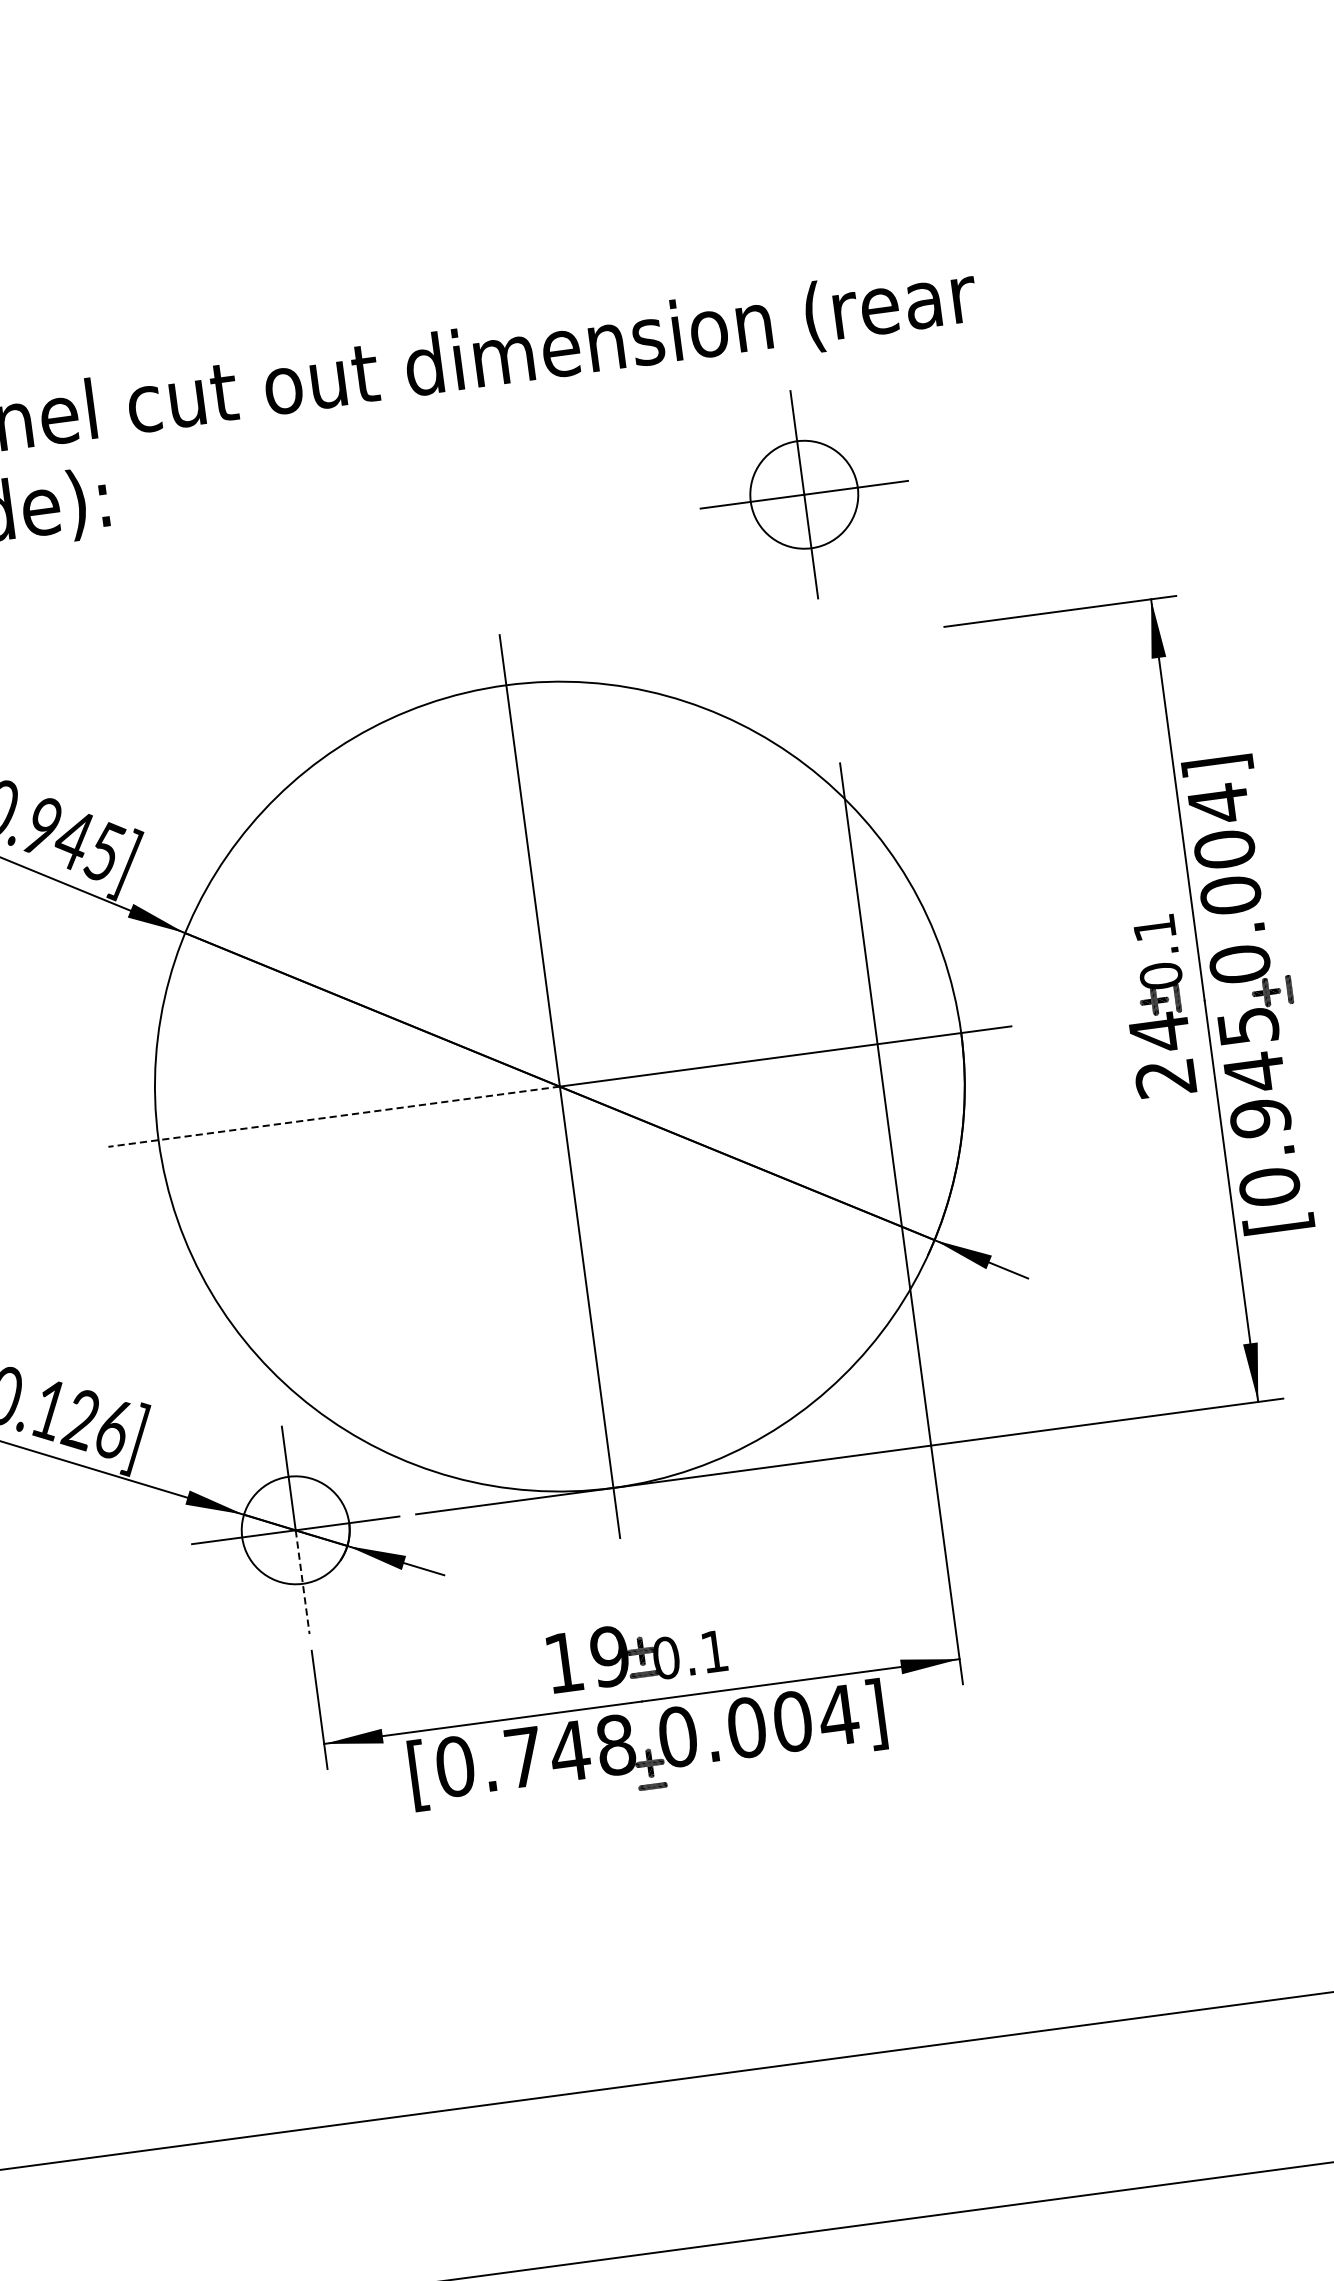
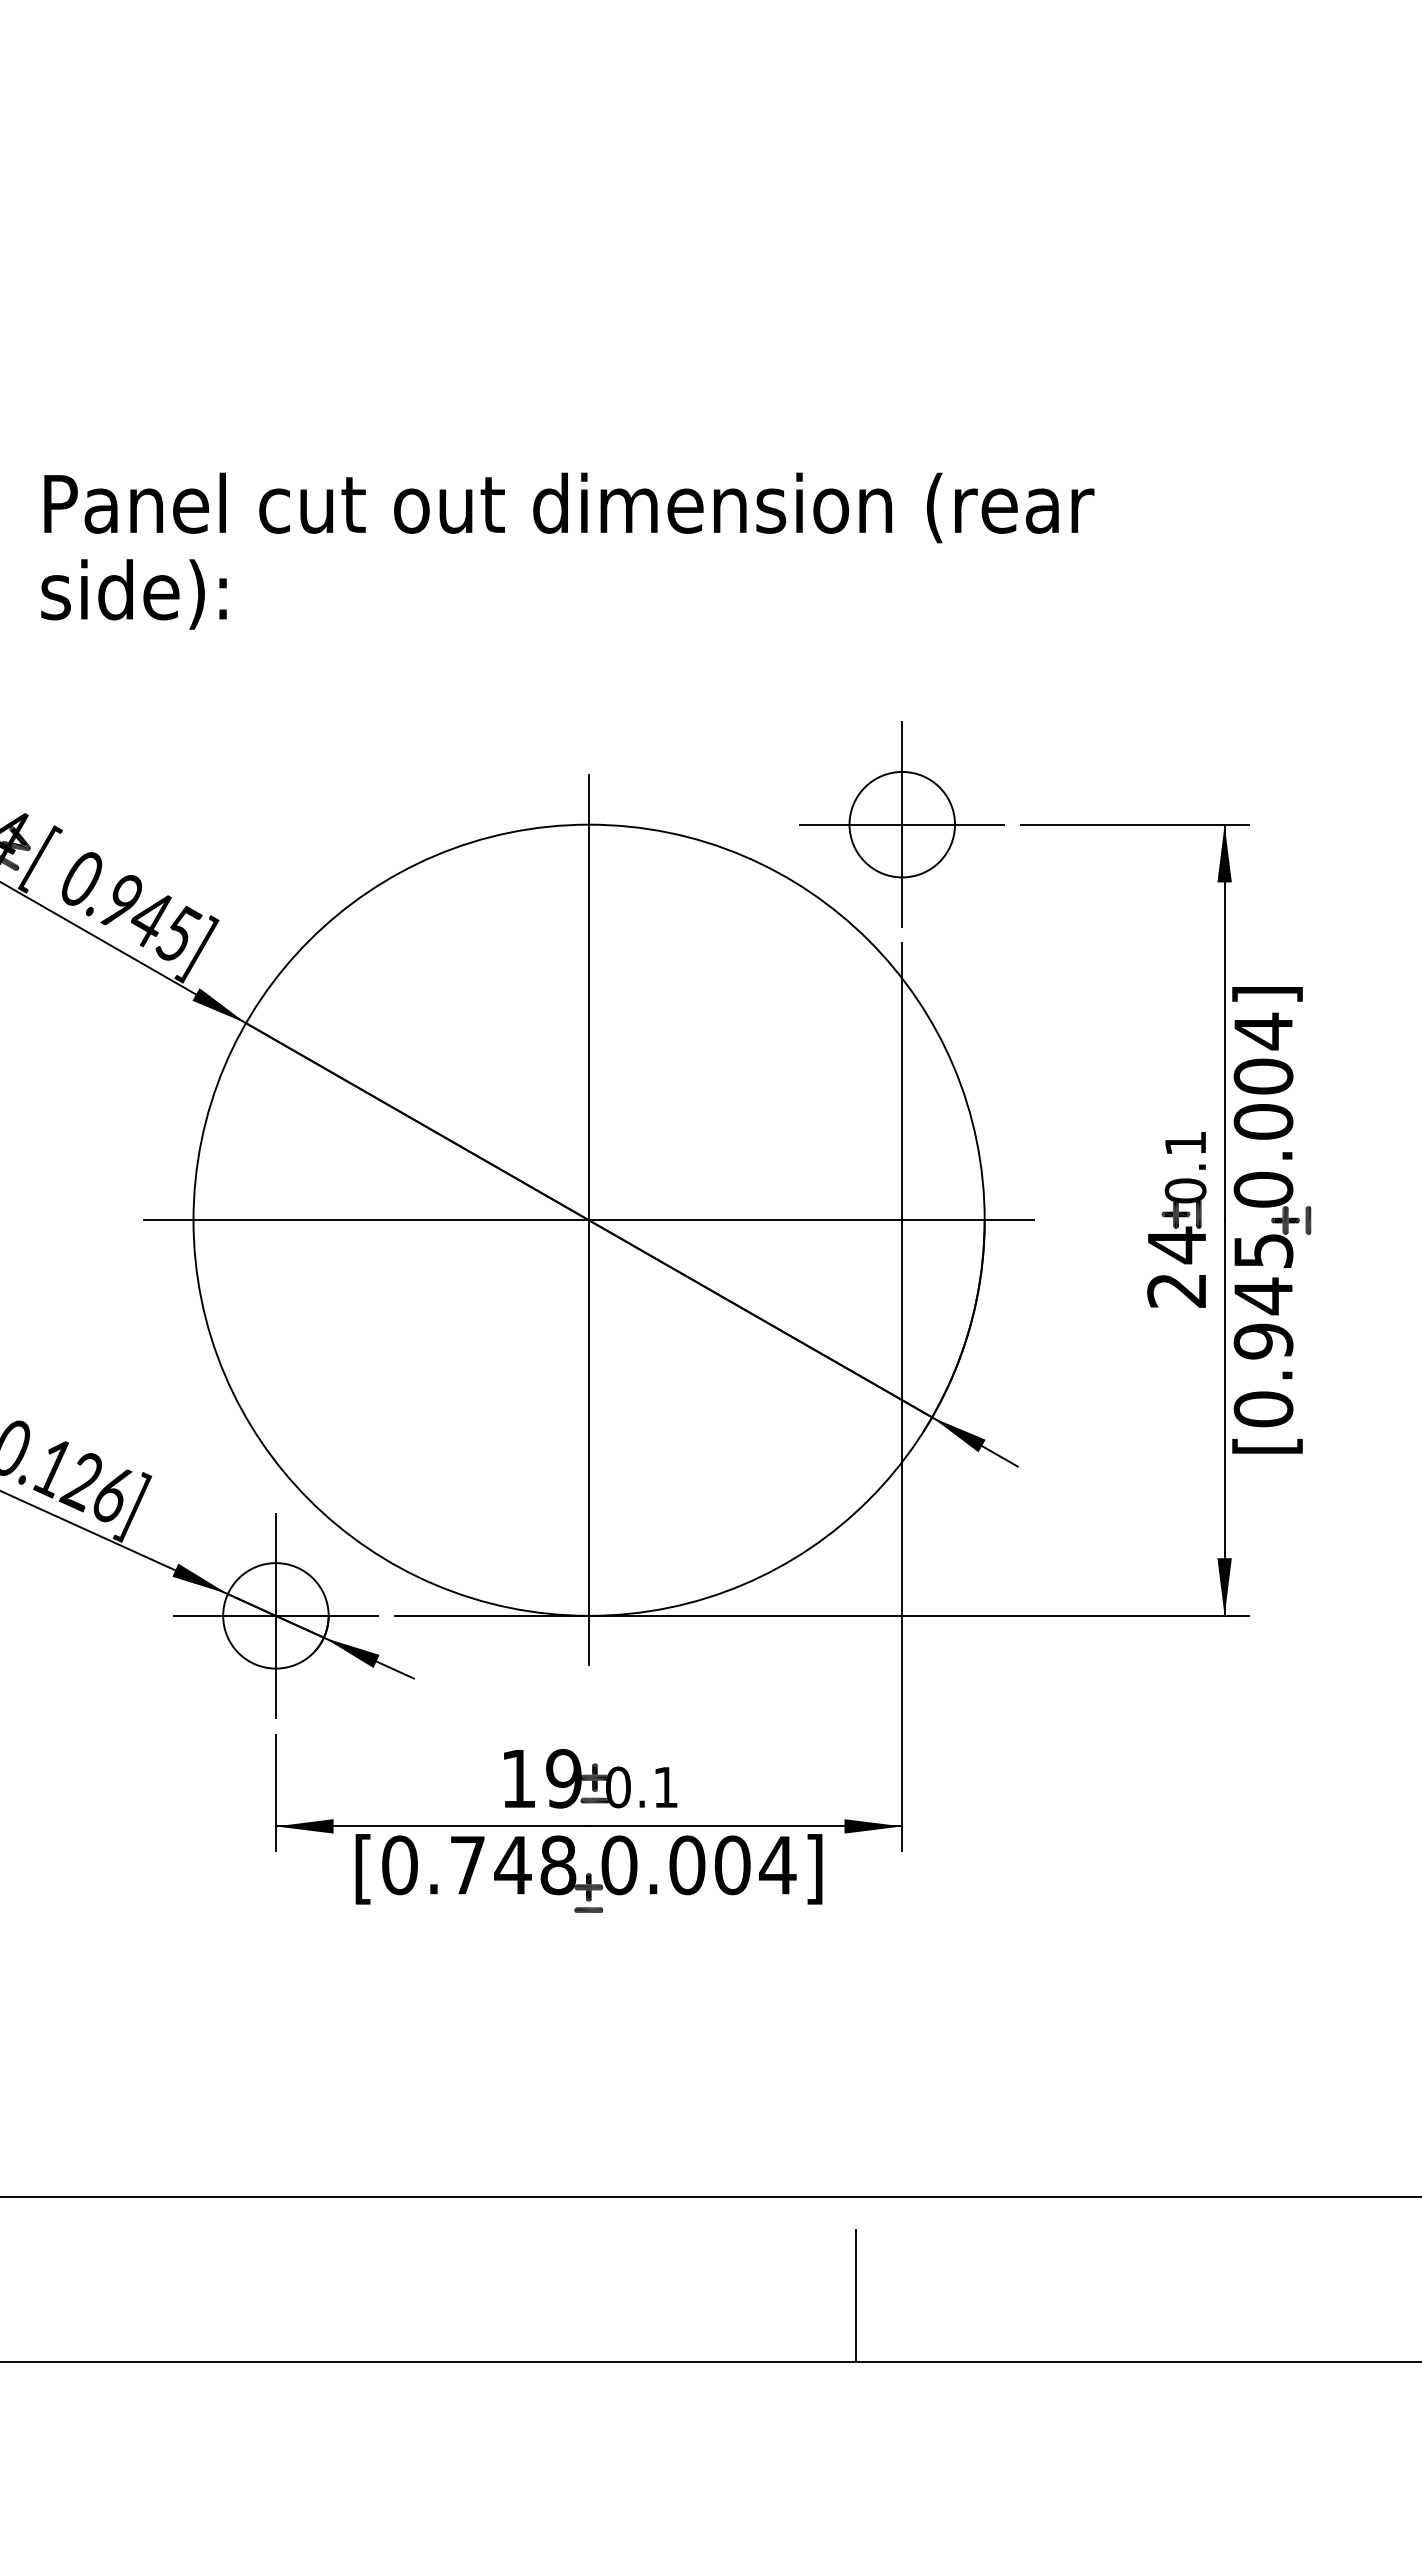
part: (803, 494) -> (901, 824), moved
line: (334, 1116) -> (366, 1220), dashed -> solid
line: (302, 1582) -> (275, 1667), dashed -> solid
line: (976, 2141) -> (856, 2295), added

